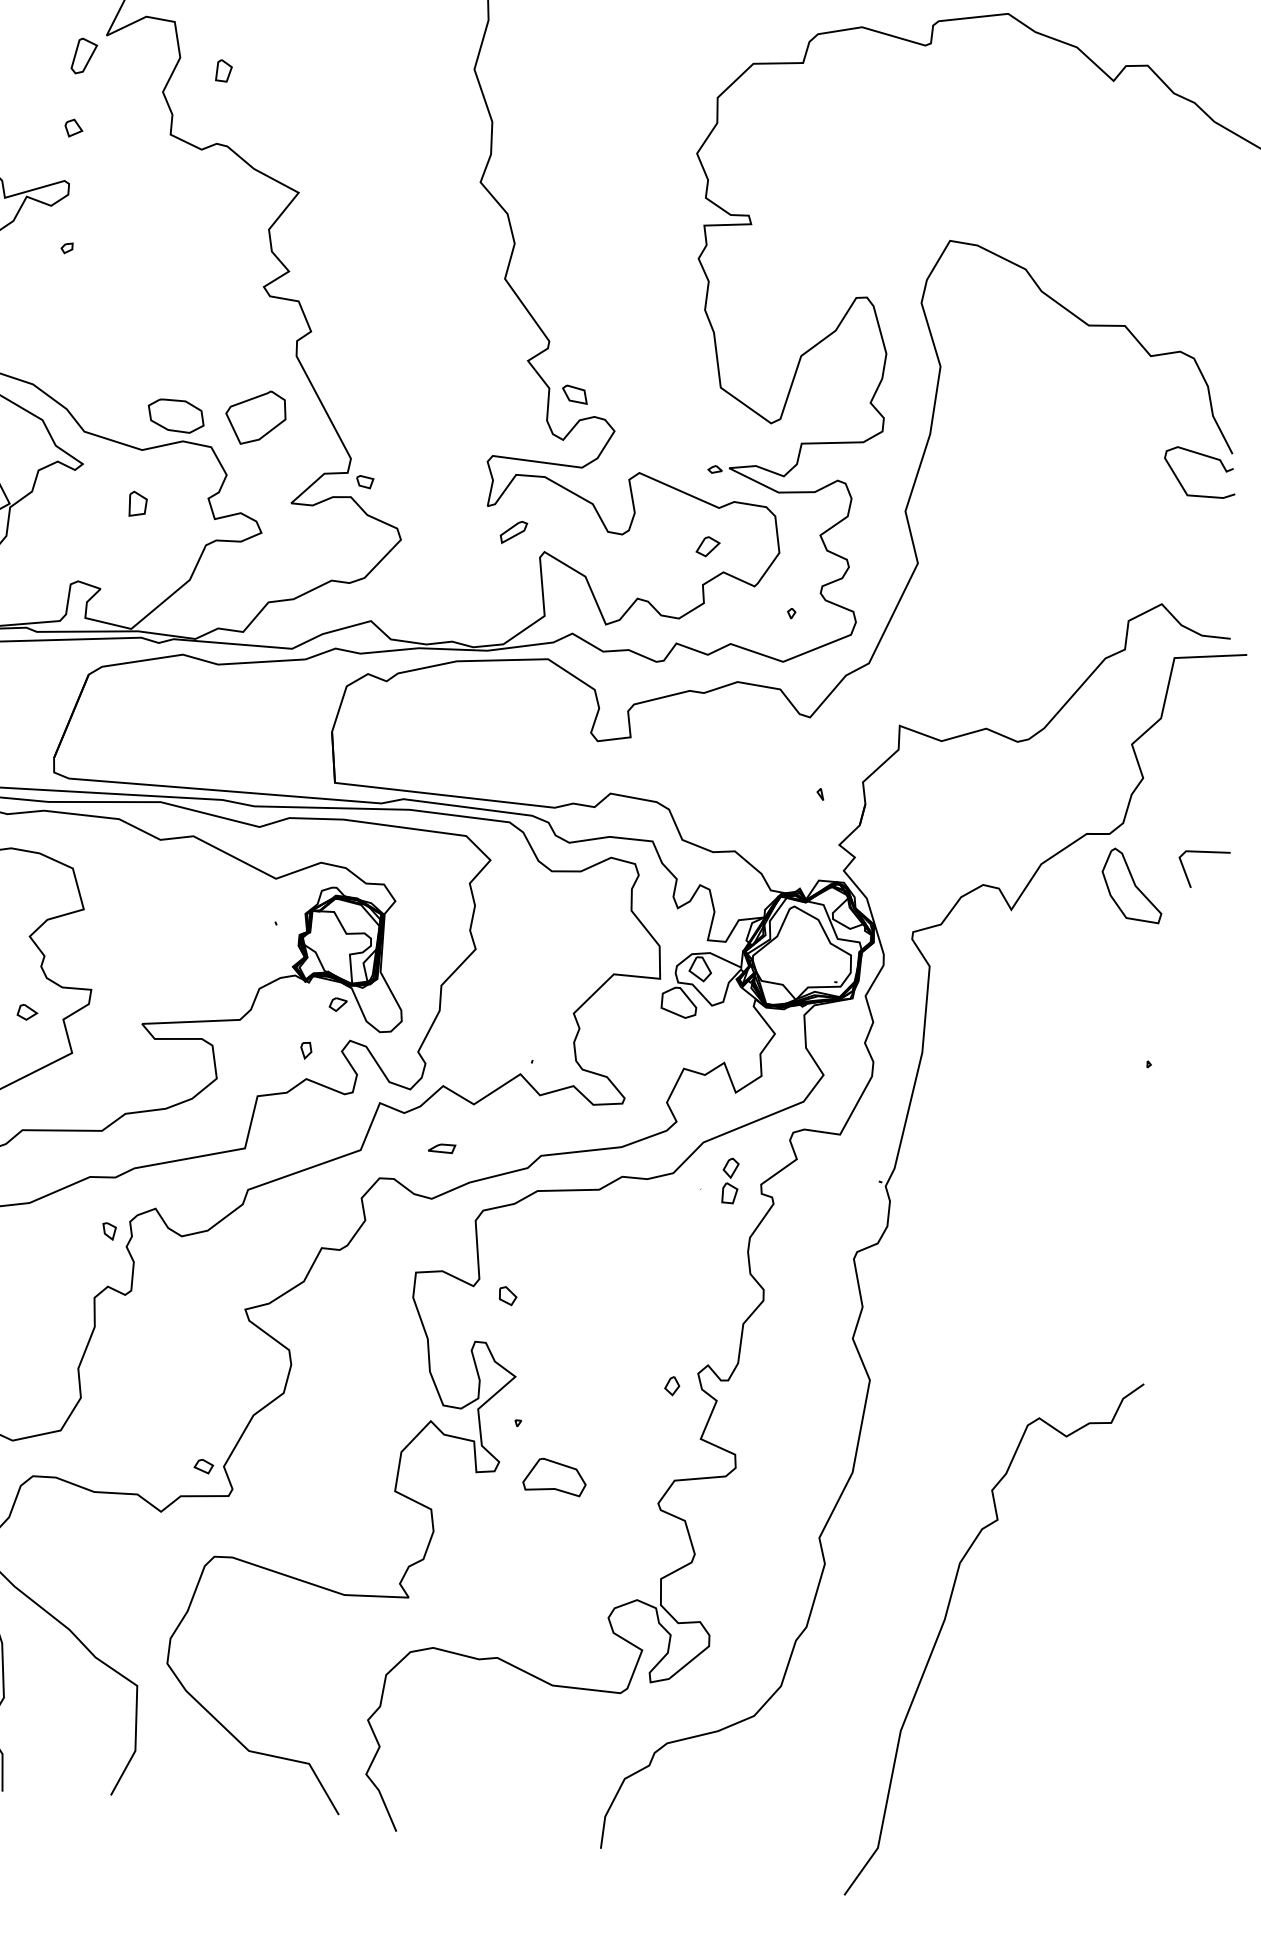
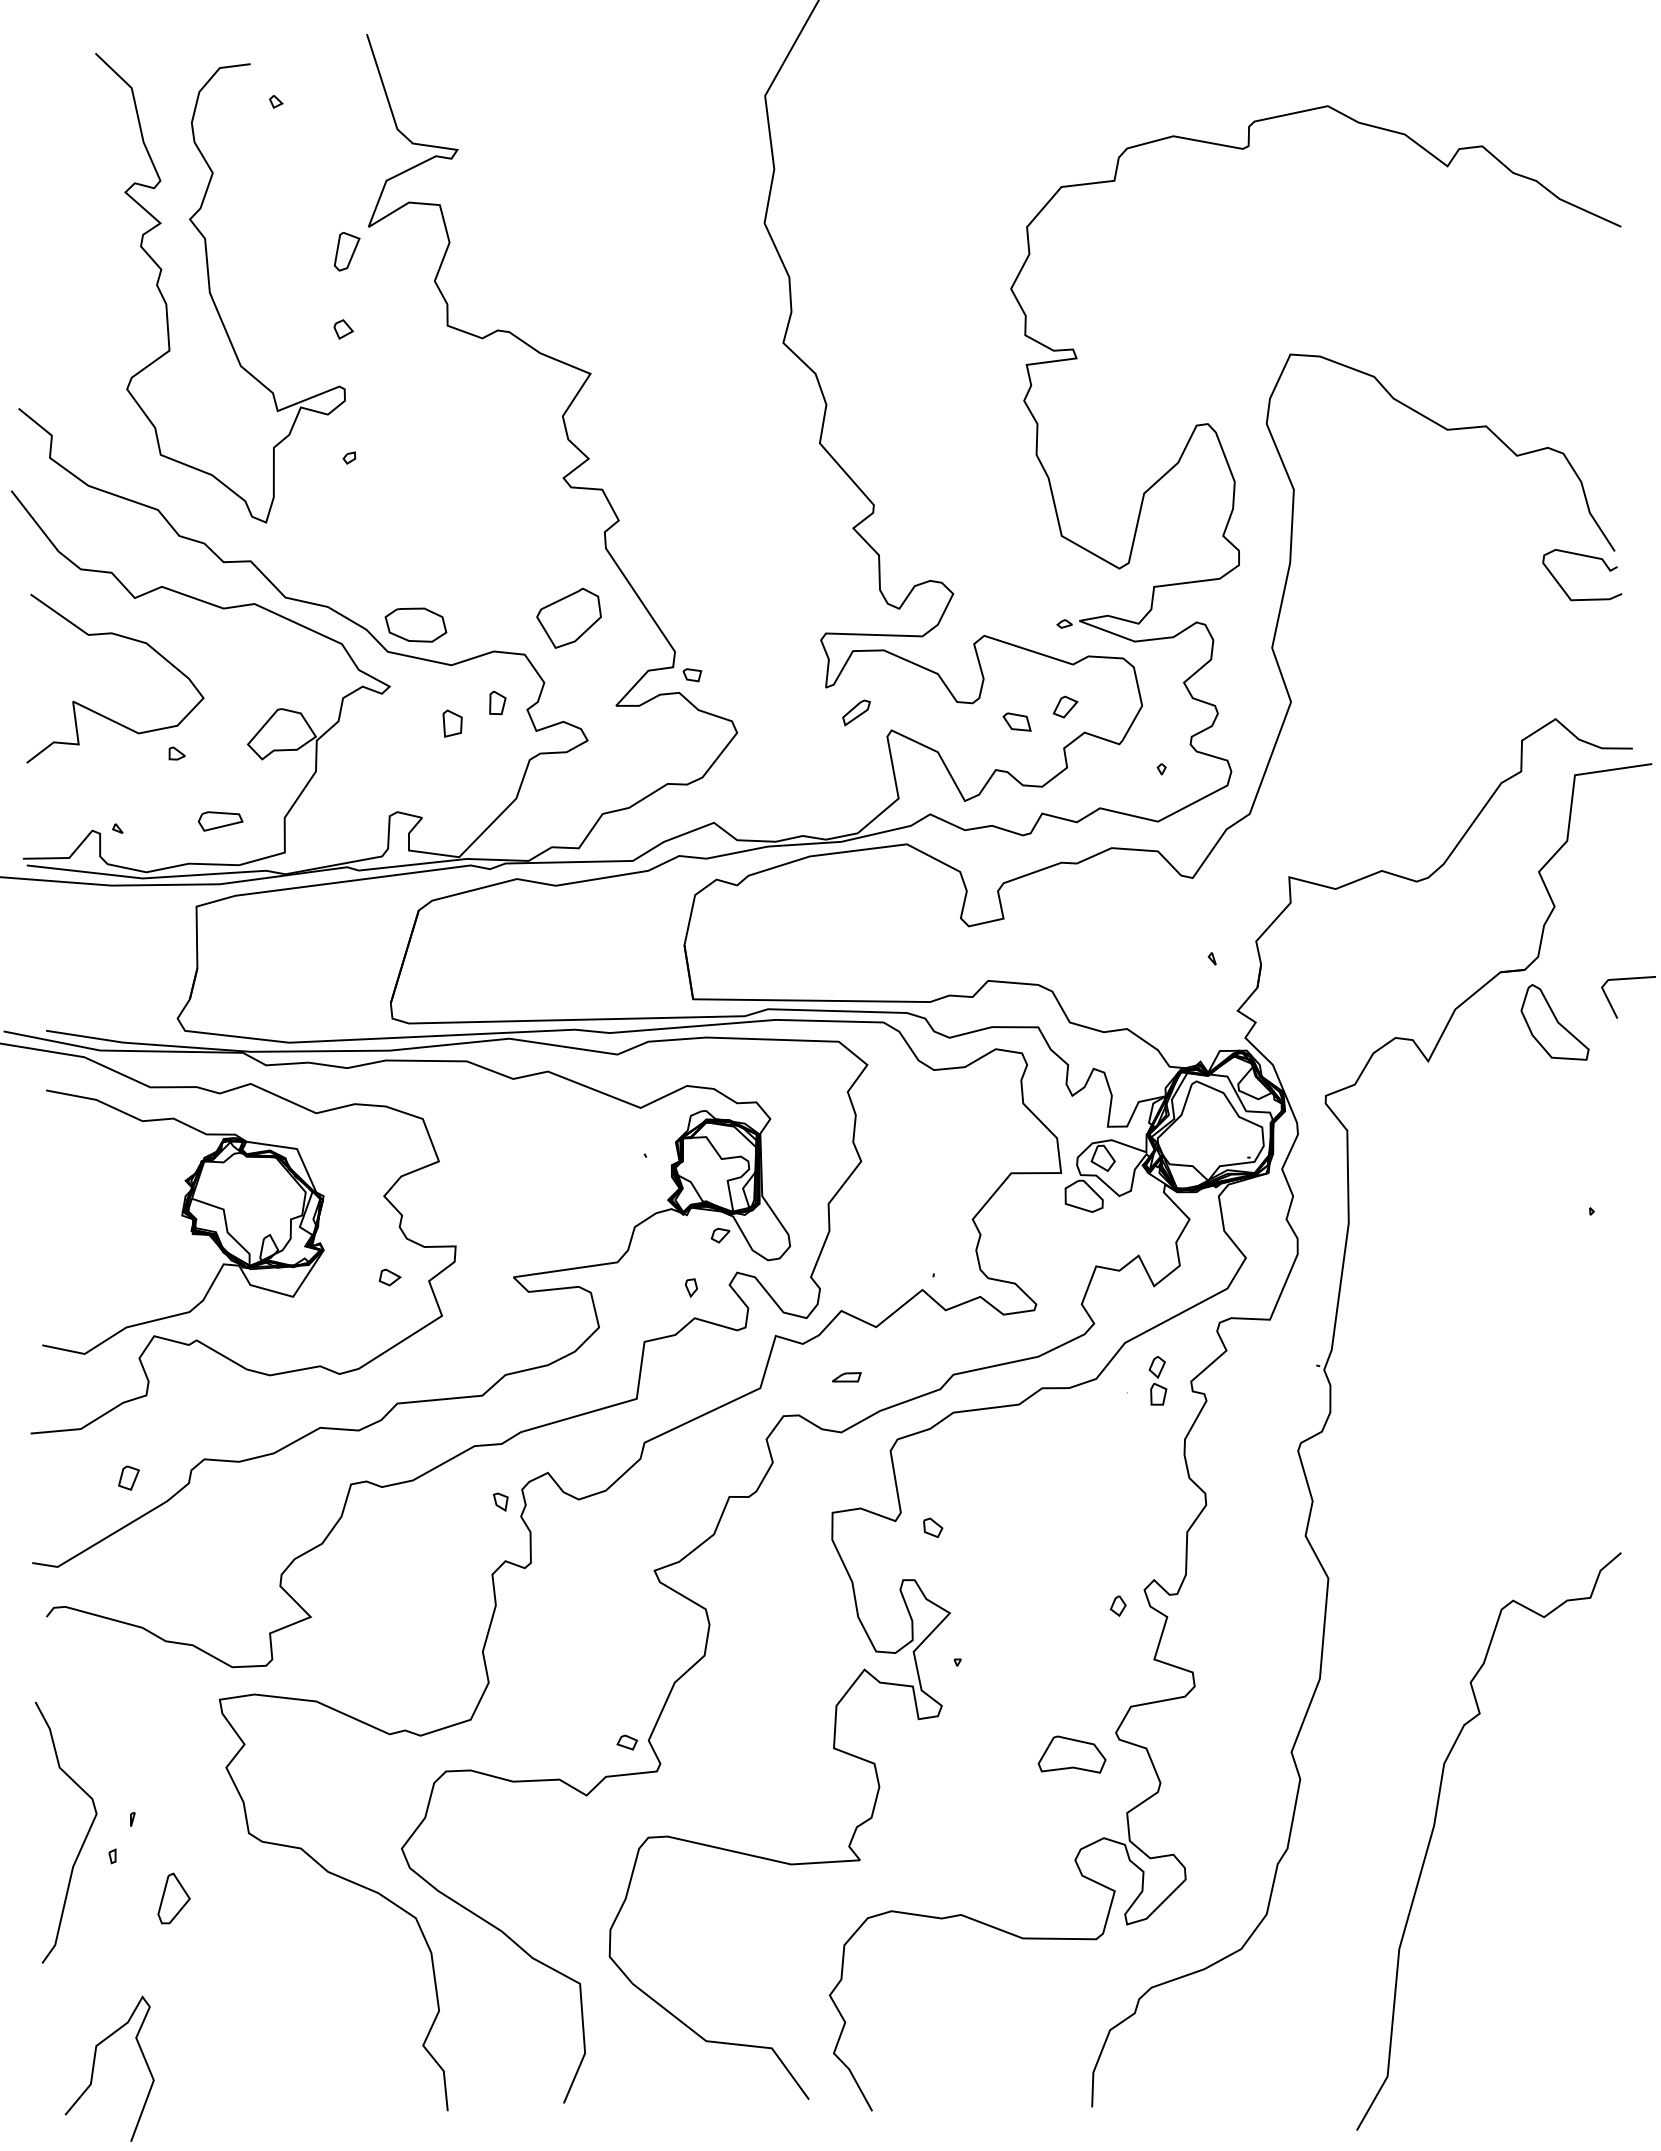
part: (223, 70) -> (497, 702), moved
part: (574, 393) -> (1016, 721), moved
part: (175, 415) -> (415, 624), moved
part: (554, 1476) -> (1071, 1754), moved

